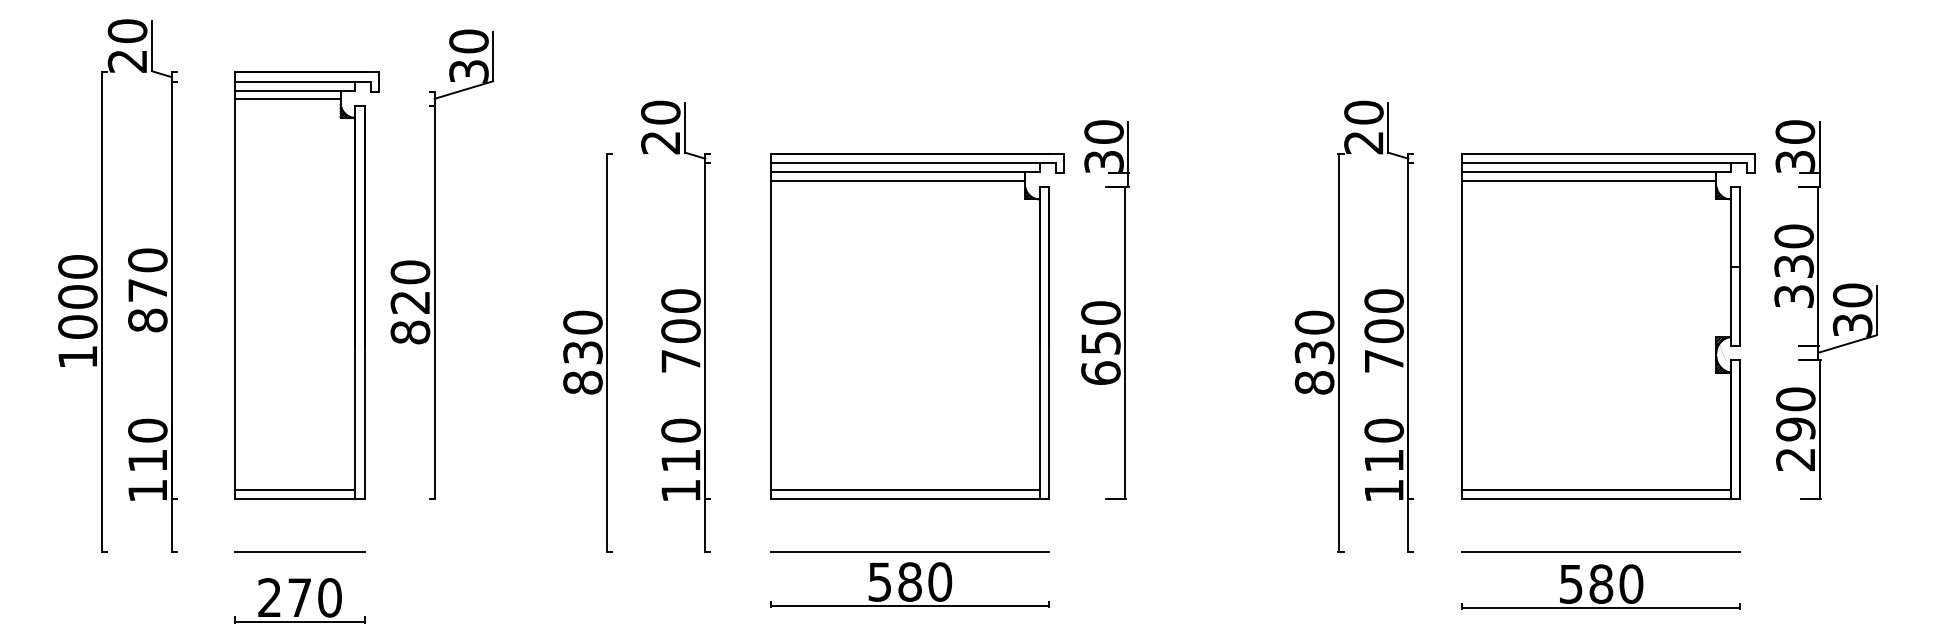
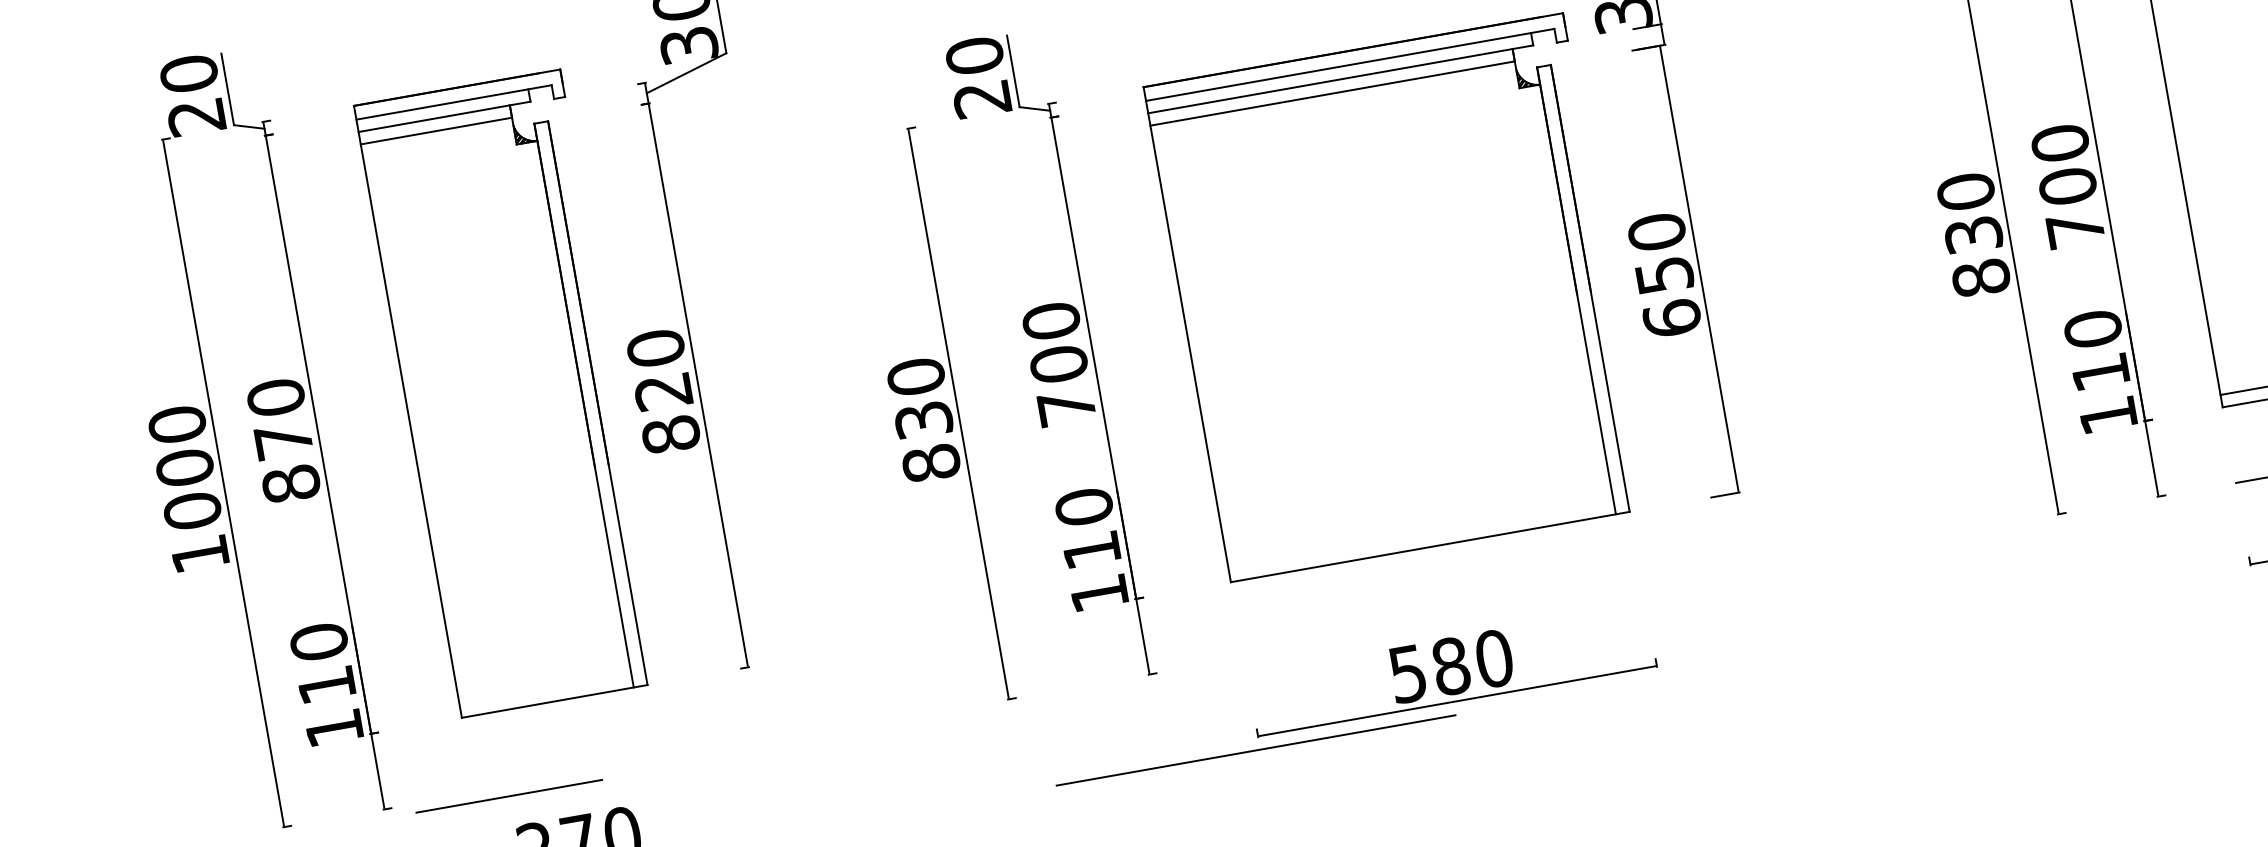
line: (295, 490) -> (546, 690), removed
line: (905, 490) -> (1421, 536), removed
line: (299, 551) -> (508, 796), moved
line: (909, 551) -> (1255, 750), moved

